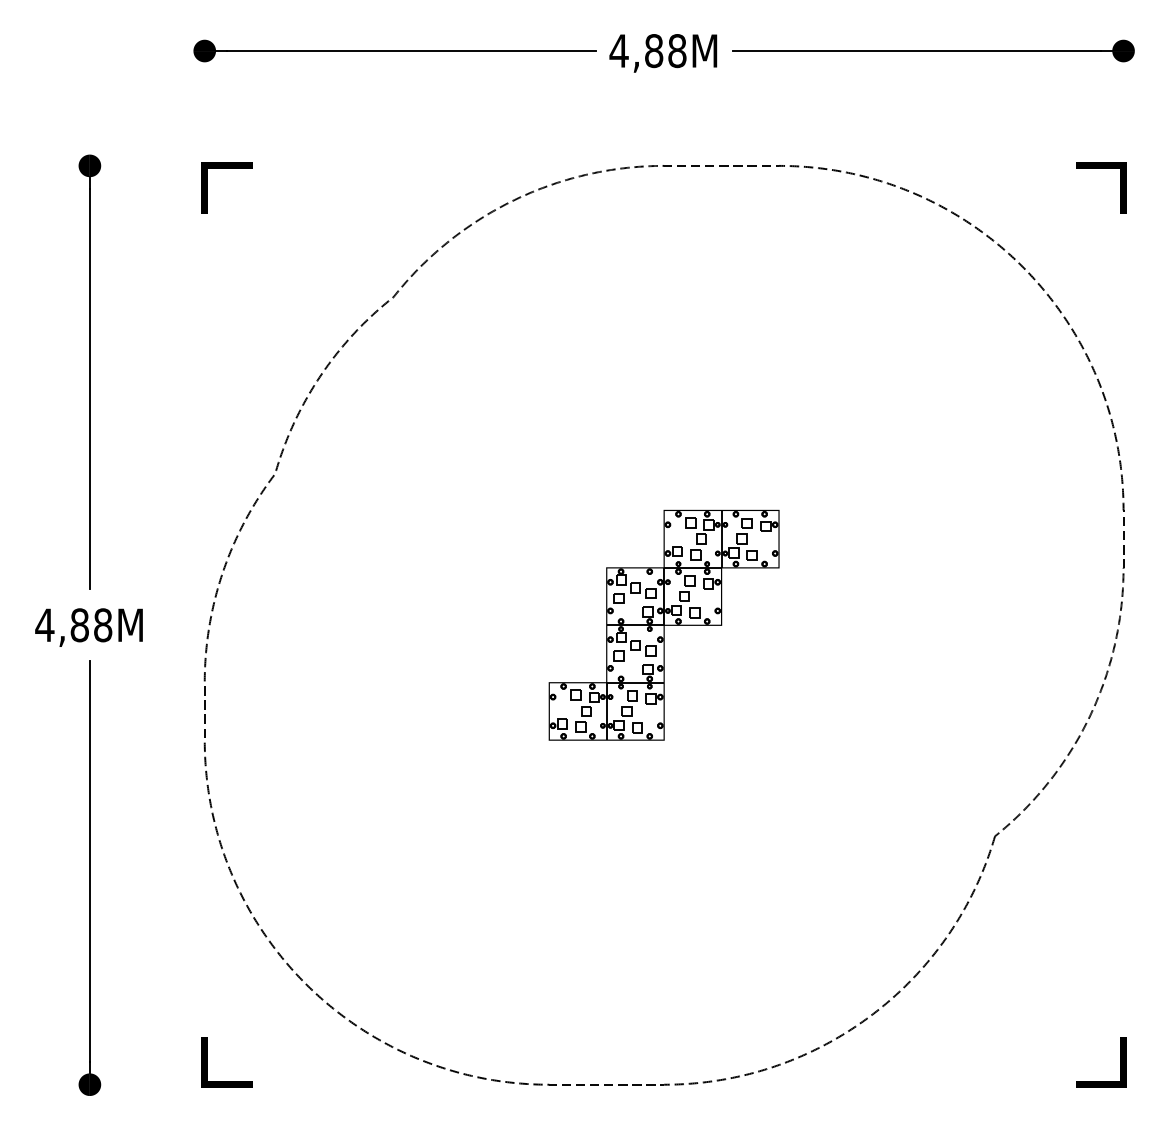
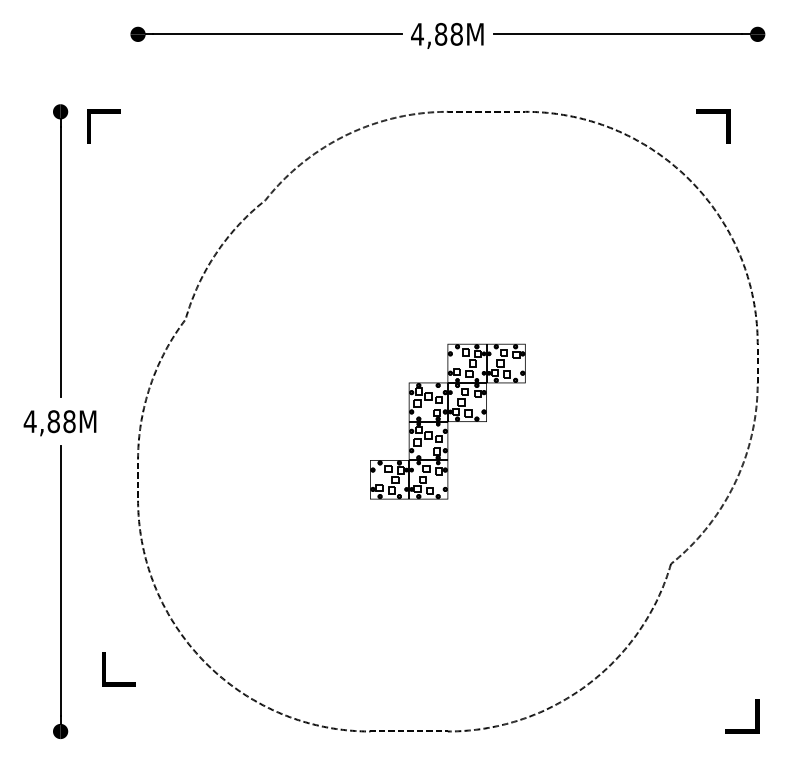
line: (226, 168) -> (103, 113), moved
line: (1101, 168) -> (713, 113), moved
line: (206, 1062) -> (105, 669), moved

